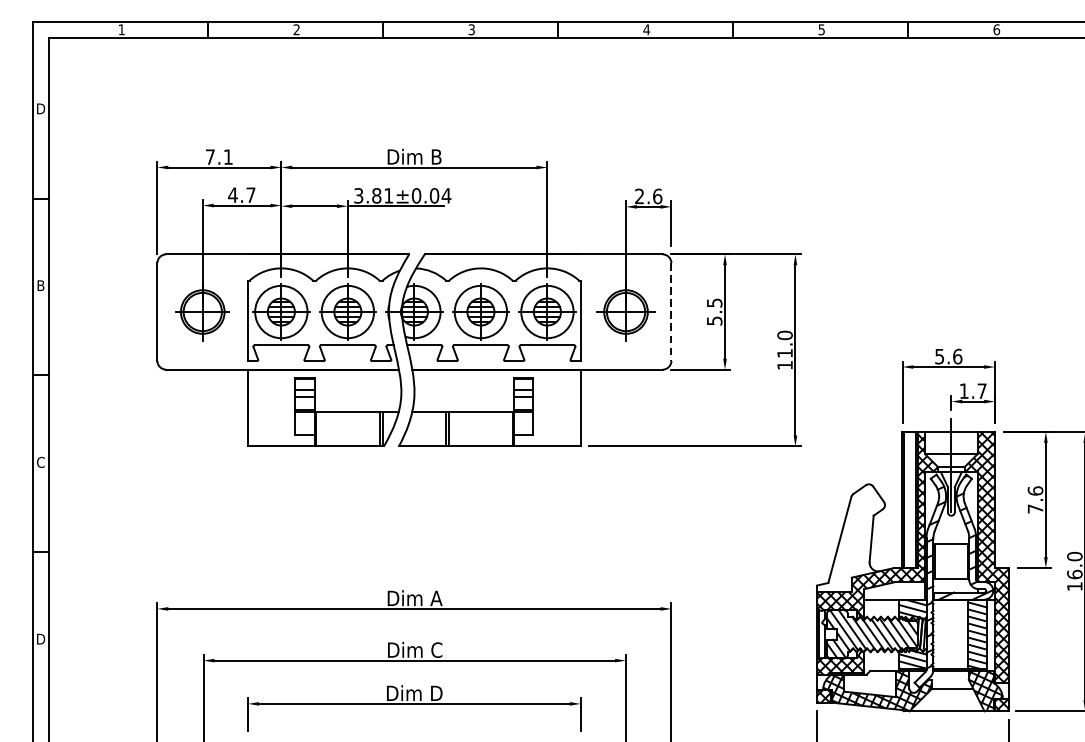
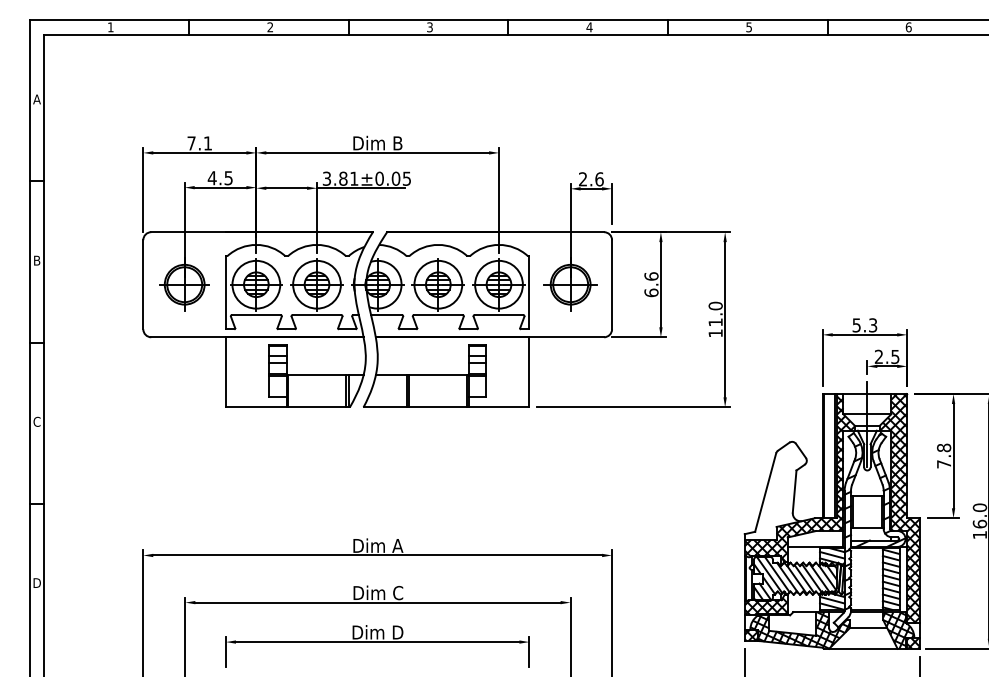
text: (40, 108) -> (36, 99), D -> A
text: (250, 195) -> (228, 178), 4.7 -> 4.5
text: (445, 195) -> (406, 178), 3.81±0.04 -> 3.81±0.05
line: (671, 311) -> (612, 284), dashed -> solid
text: (714, 311) -> (651, 284), 5.5 -> 6.6
text: (958, 356) -> (873, 325), 5.6 -> 5.3
text: (972, 390) -> (886, 356), 1.7 -> 2.5
text: (1034, 490) -> (943, 447), 7.6 -> 7.8

